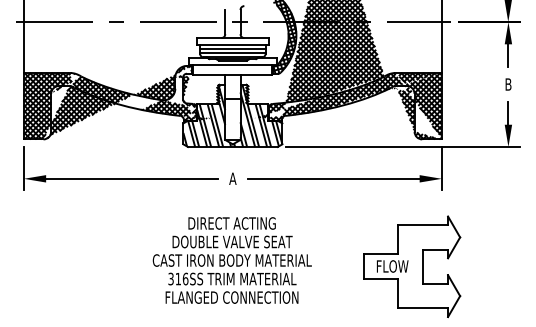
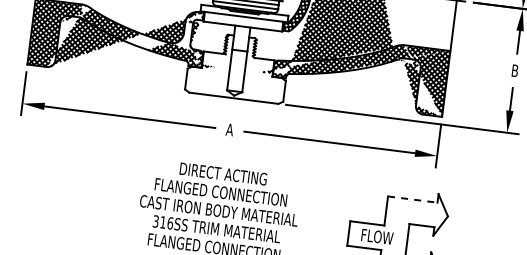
hatch: (232, 115) -> (237, 66), removed
line: (423, 225) -> (413, 200), solid -> dashed
text: (231, 241) -> (220, 191), DOUBLE VALVE SEAT -> FLANGED CONNECTION

